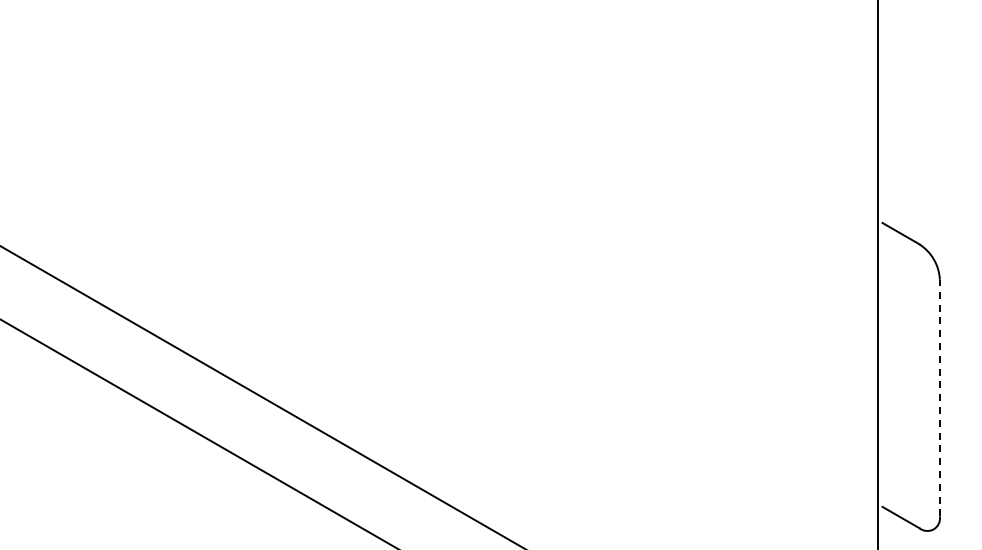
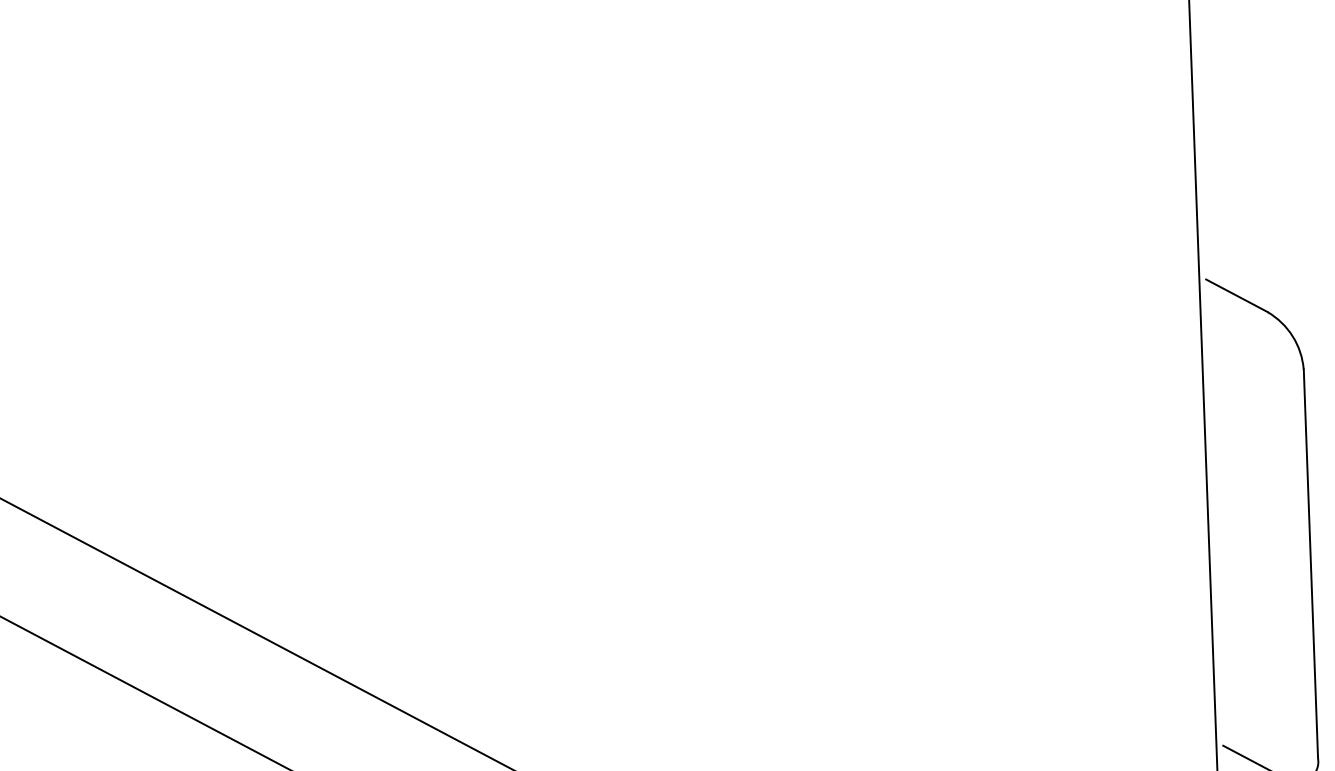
line: (939, 397) -> (1310, 562), dashed -> solid

